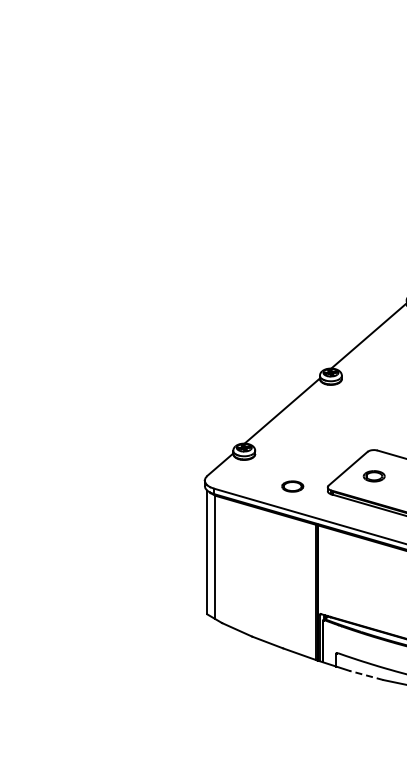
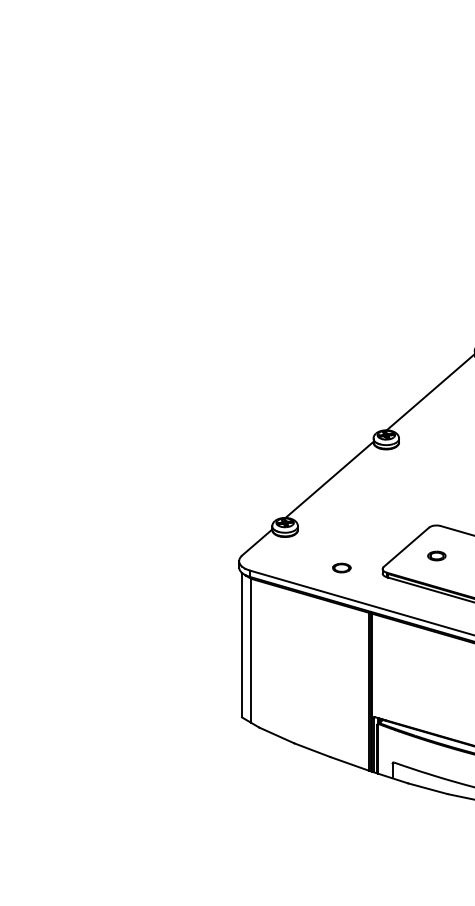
part: (373, 475) -> (436, 555), size x0.71
part: (292, 486) -> (341, 568), size x0.71
line: (366, 675) -> (427, 788), dashed -> solid

